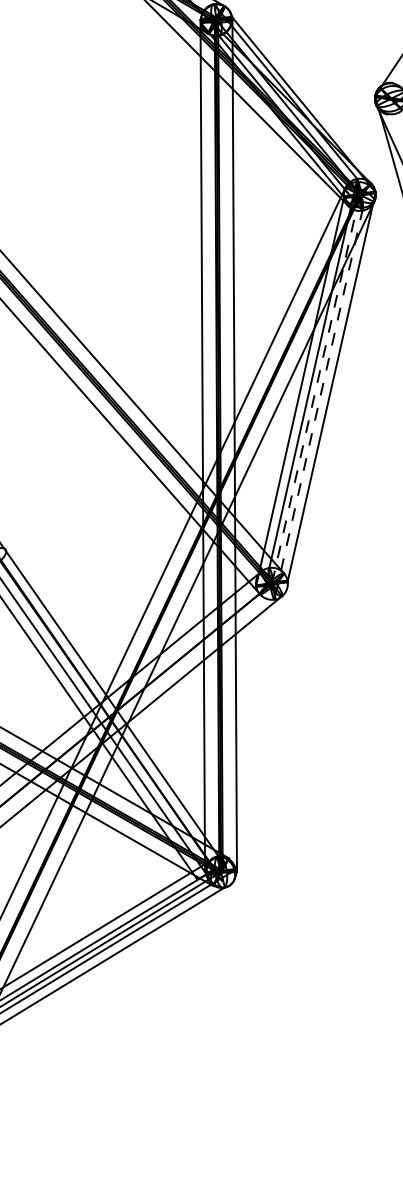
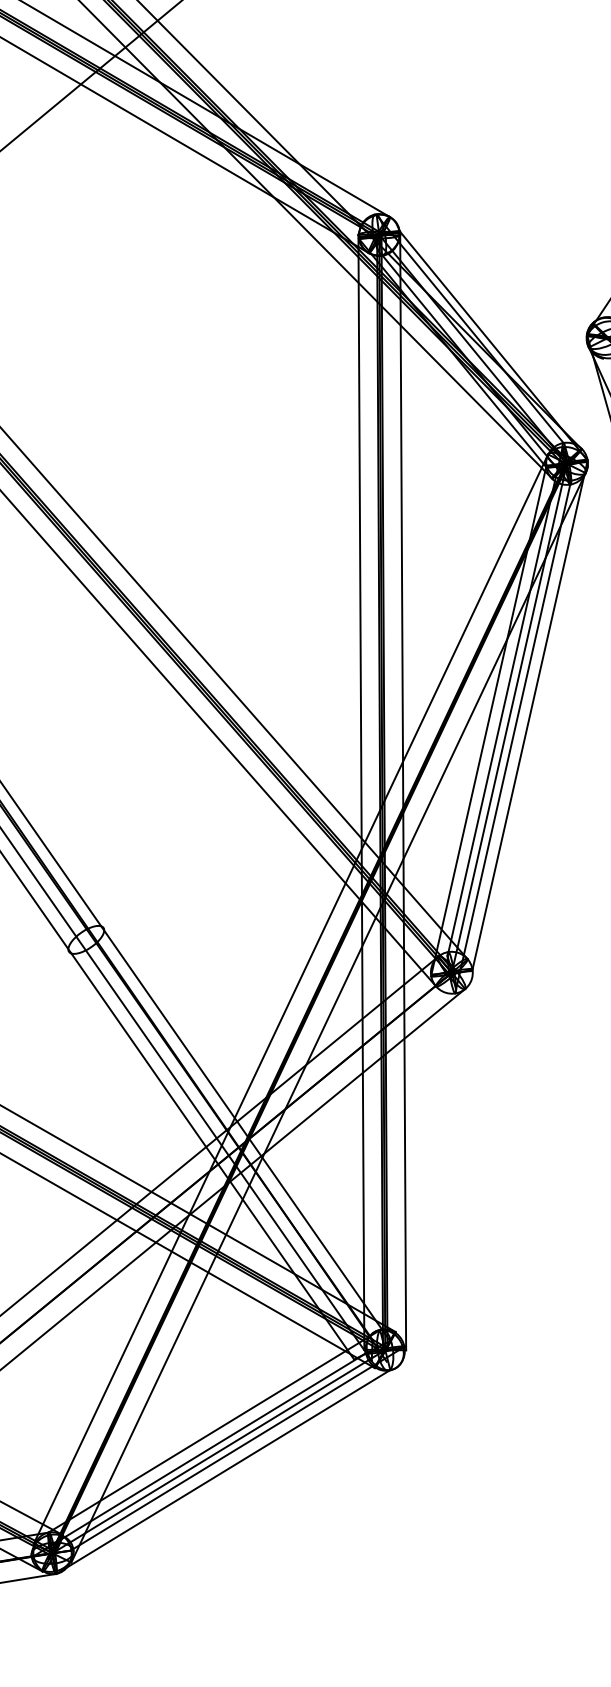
line: (315, 389) -> (509, 718), dashed -> solid
line: (319, 402) -> (513, 735), dashed -> solid

